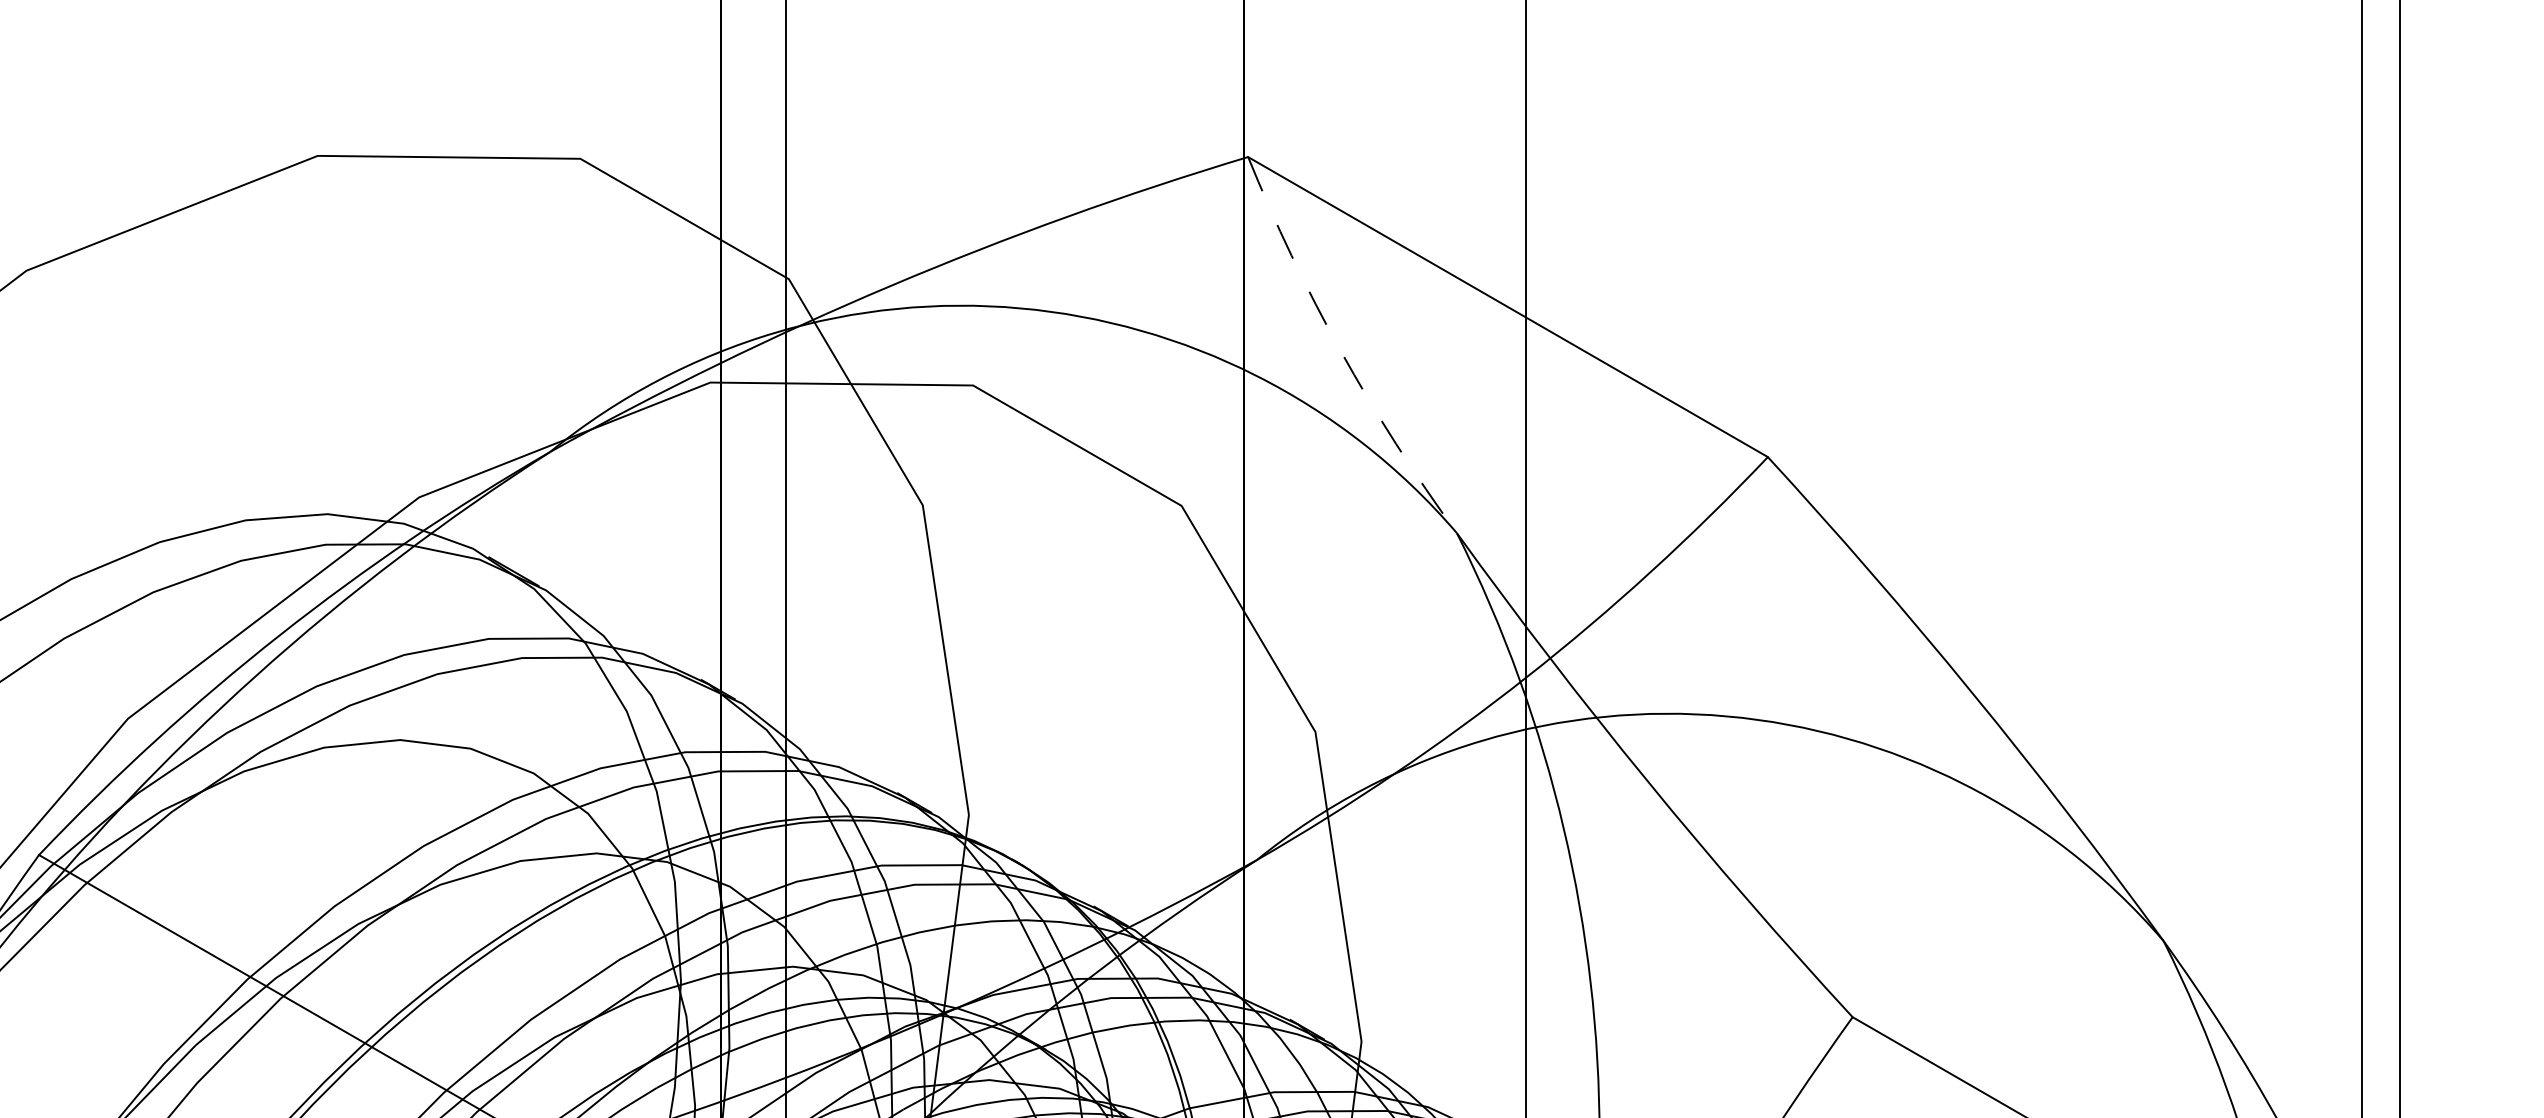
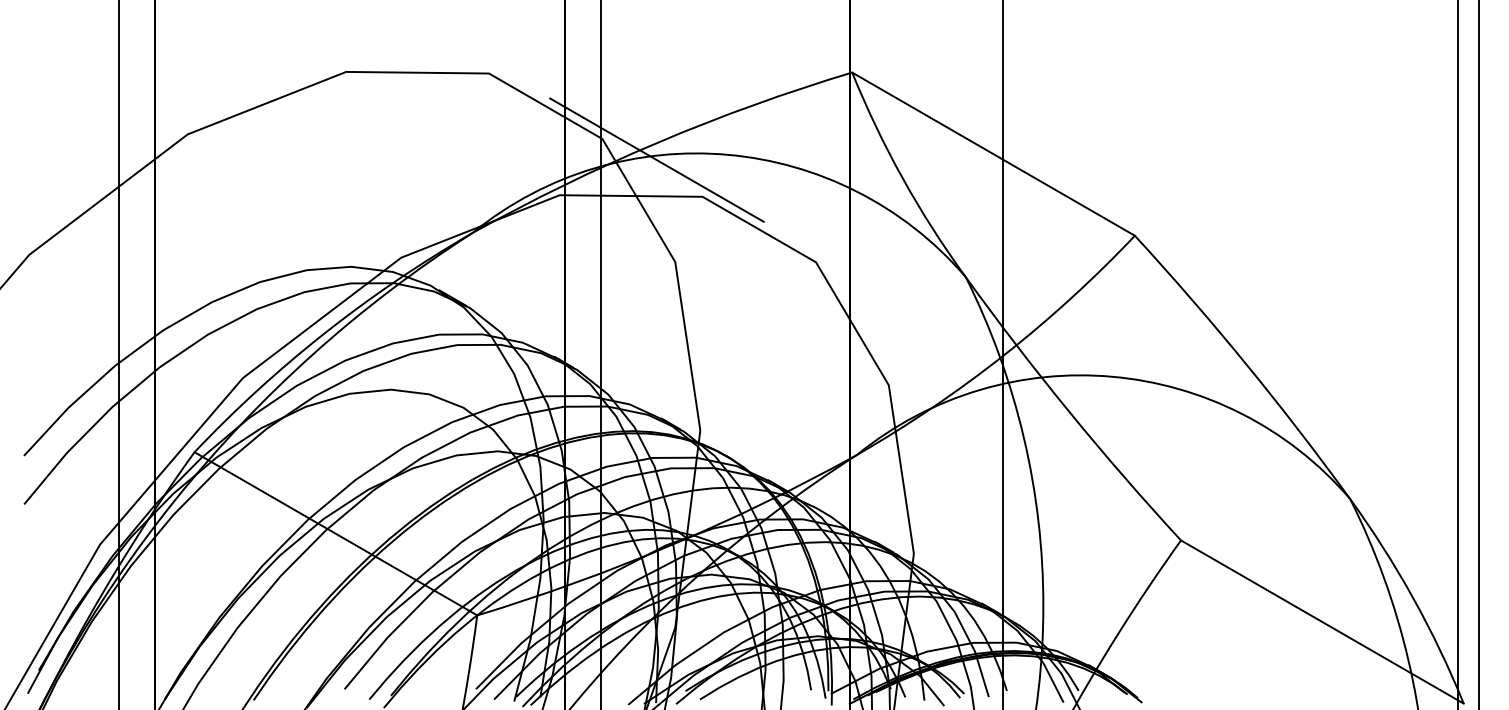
line: (888, 316) -> (656, 159), added
arc: (1340, 351) -> (902, 178), dashed -> solid

